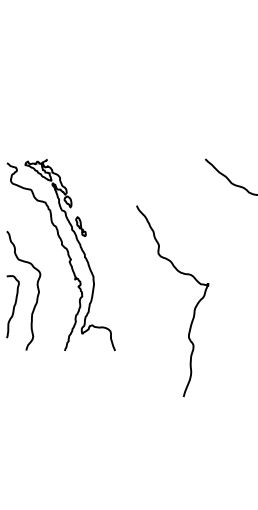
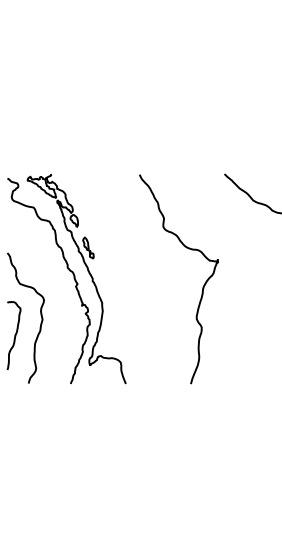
curve: (194, 307) -> (202, 286), moved

